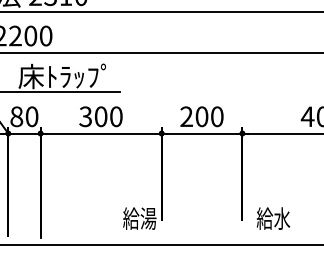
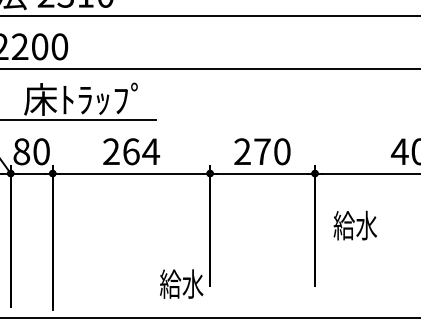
text: (101, 116) -> (131, 151), 300 -> 264
text: (201, 116) -> (261, 151), 200 -> 270
text: (148, 218) -> (192, 283), 給湯 -> 給水
text: (273, 218) -> (355, 225), moved

